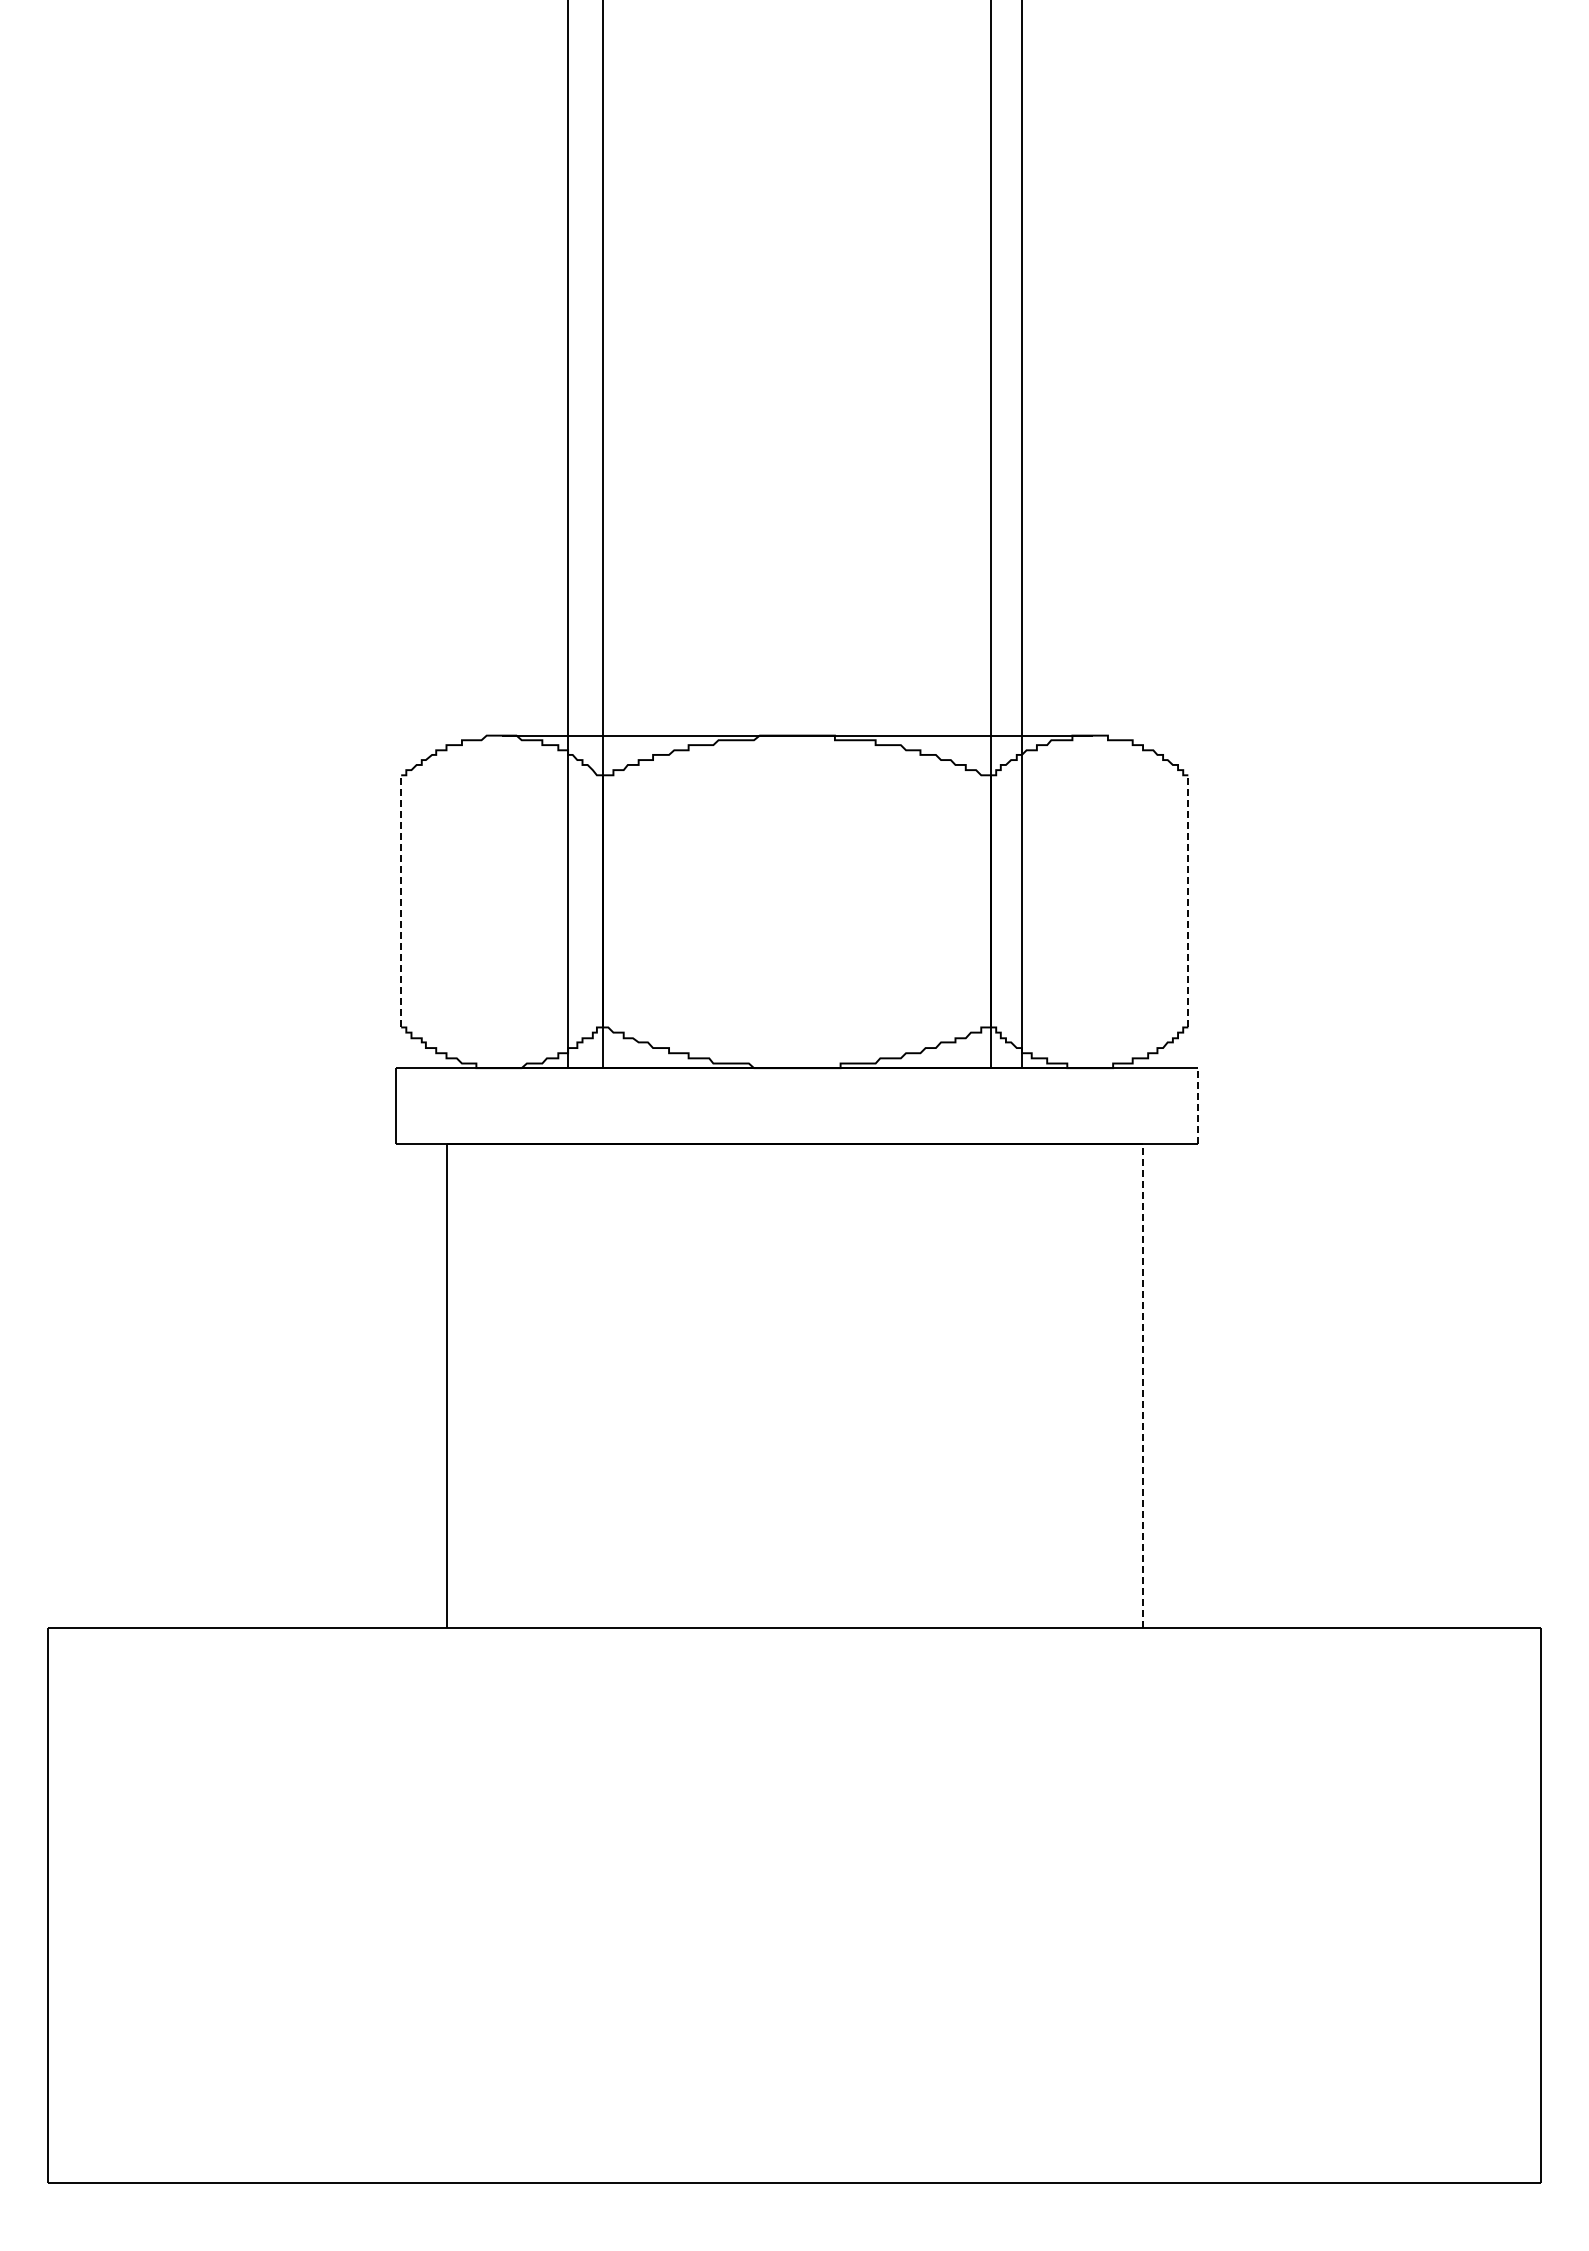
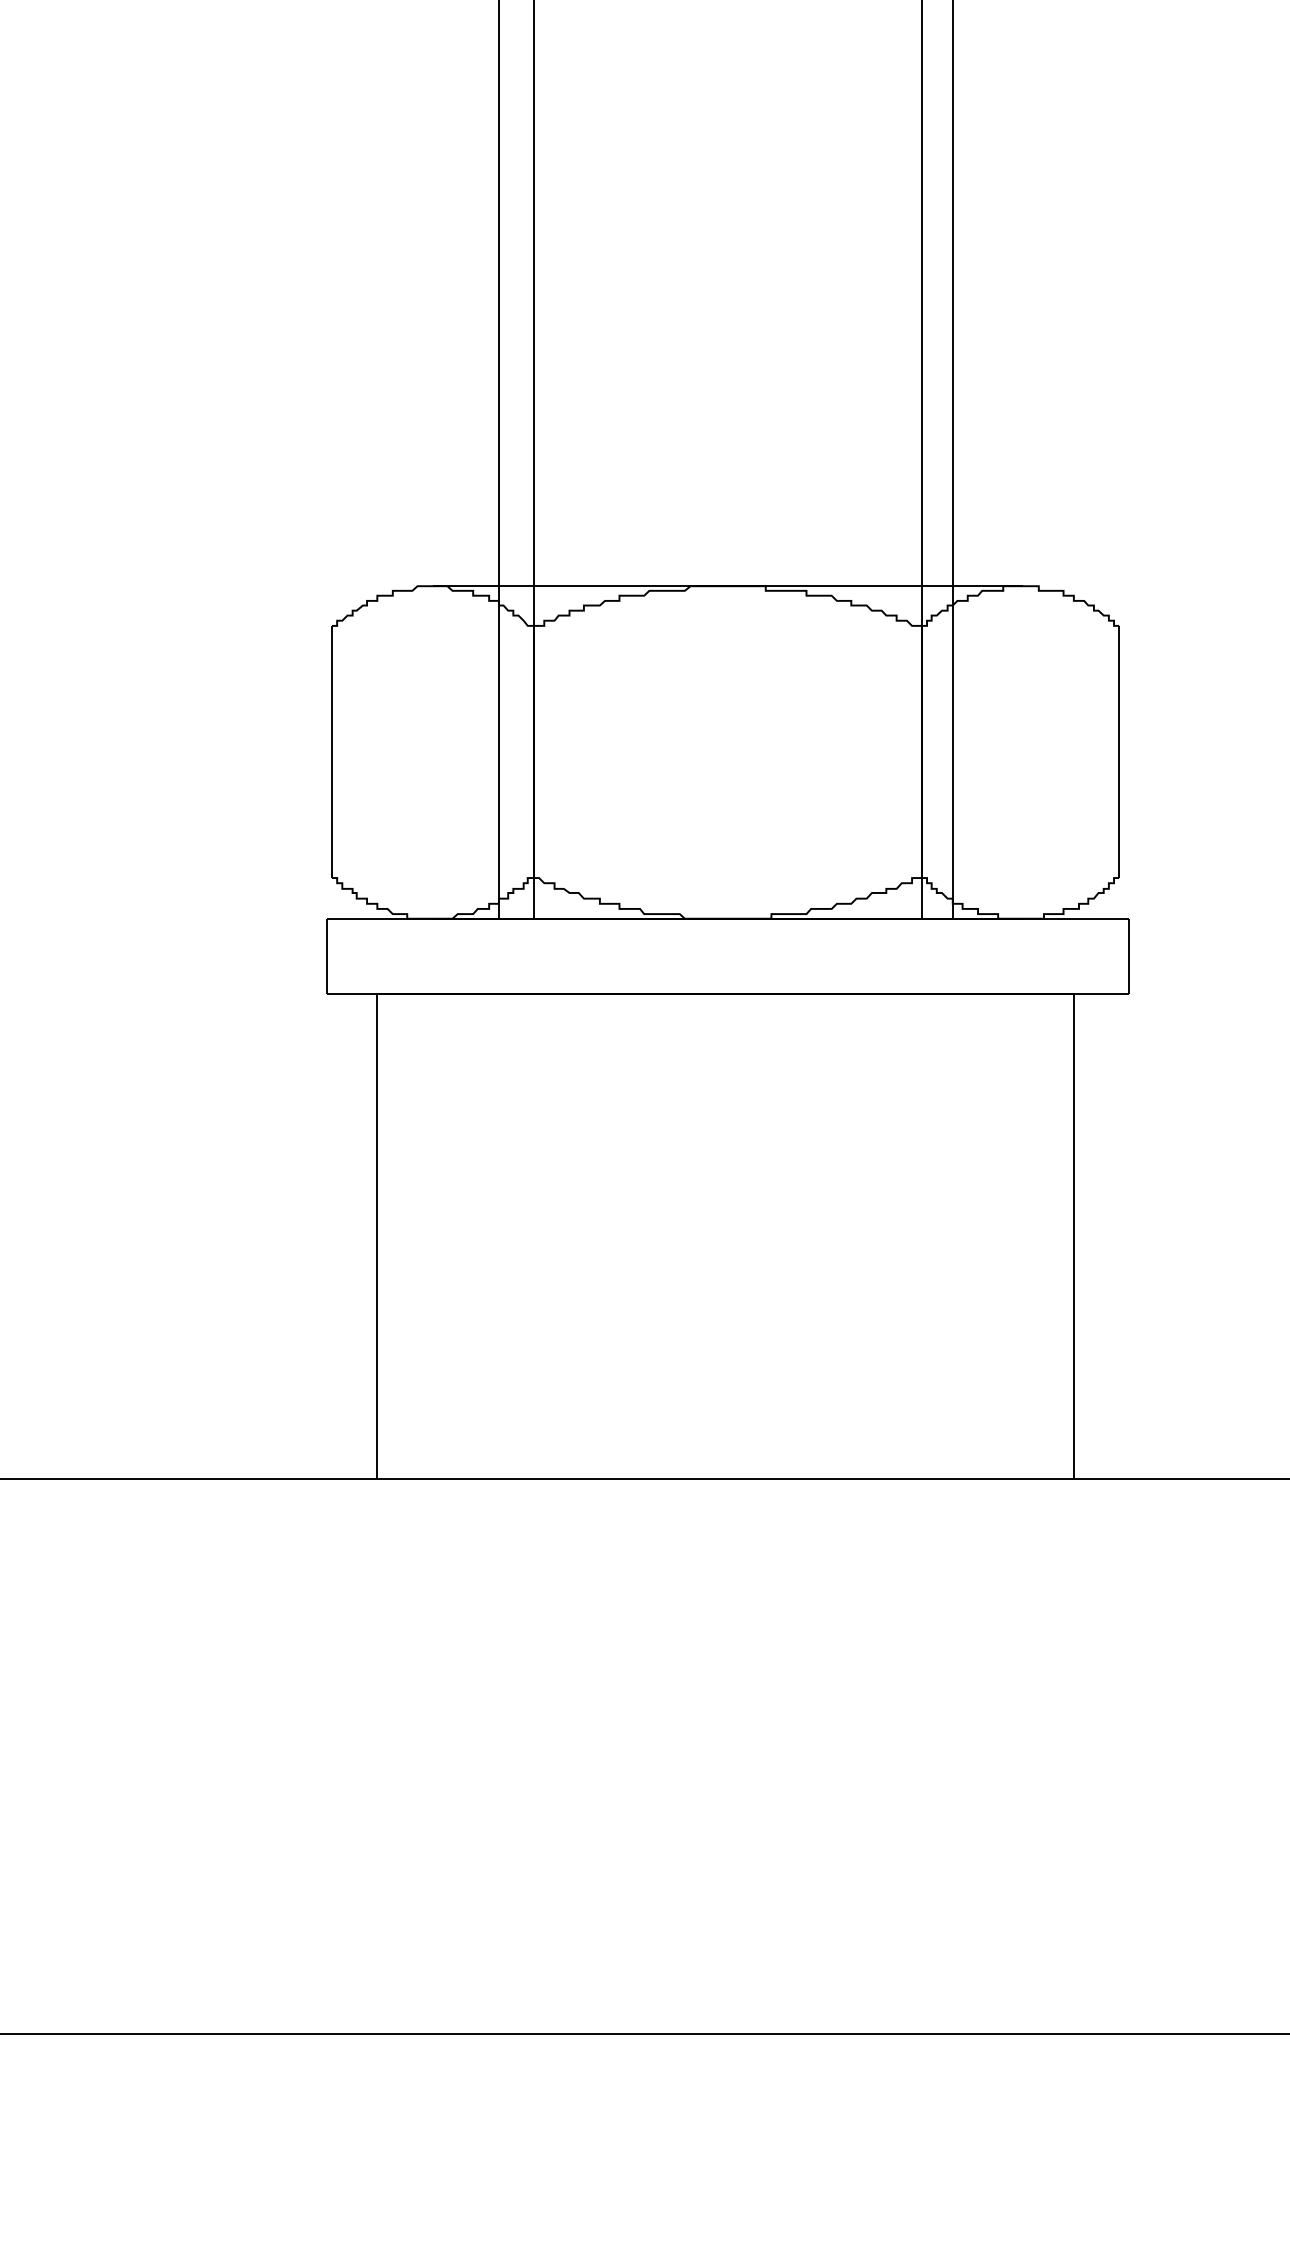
line: (401, 900) -> (332, 751), dashed -> solid
line: (1188, 900) -> (1119, 751), dashed -> solid
line: (1198, 1106) -> (1129, 957), dashed -> solid
line: (1143, 1385) -> (1074, 1236), dashed -> solid

